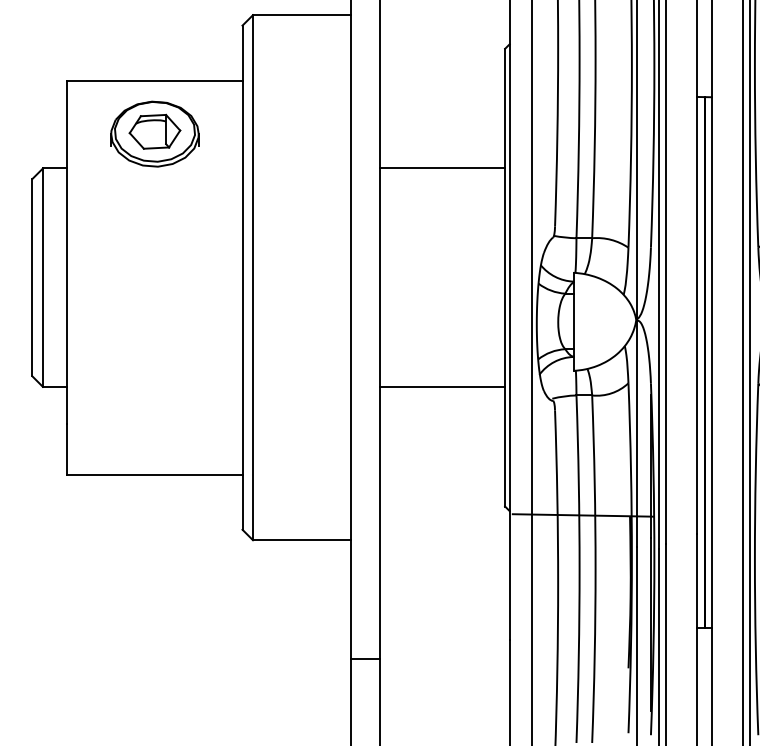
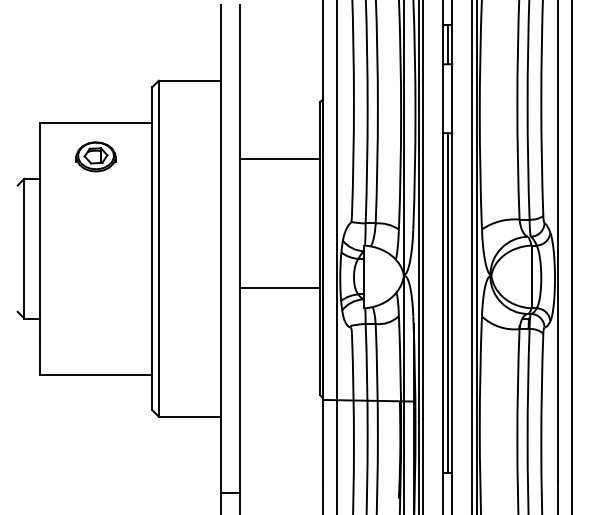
part: (154, 133) -> (95, 156), size x0.7
line: (443, 167) -> (280, 158), moved
line: (32, 277) -> (17, 248), removed
line: (443, 386) -> (280, 287), moved

